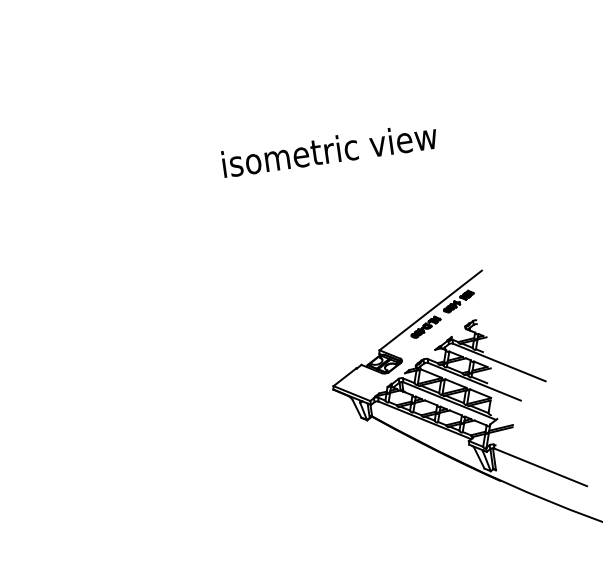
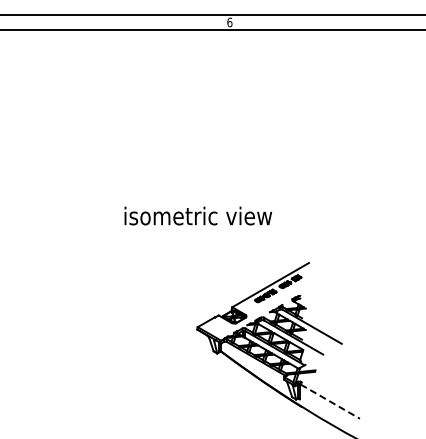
text: (329, 149) -> (198, 215), moved
line: (540, 467) -> (330, 401), solid -> dashed

